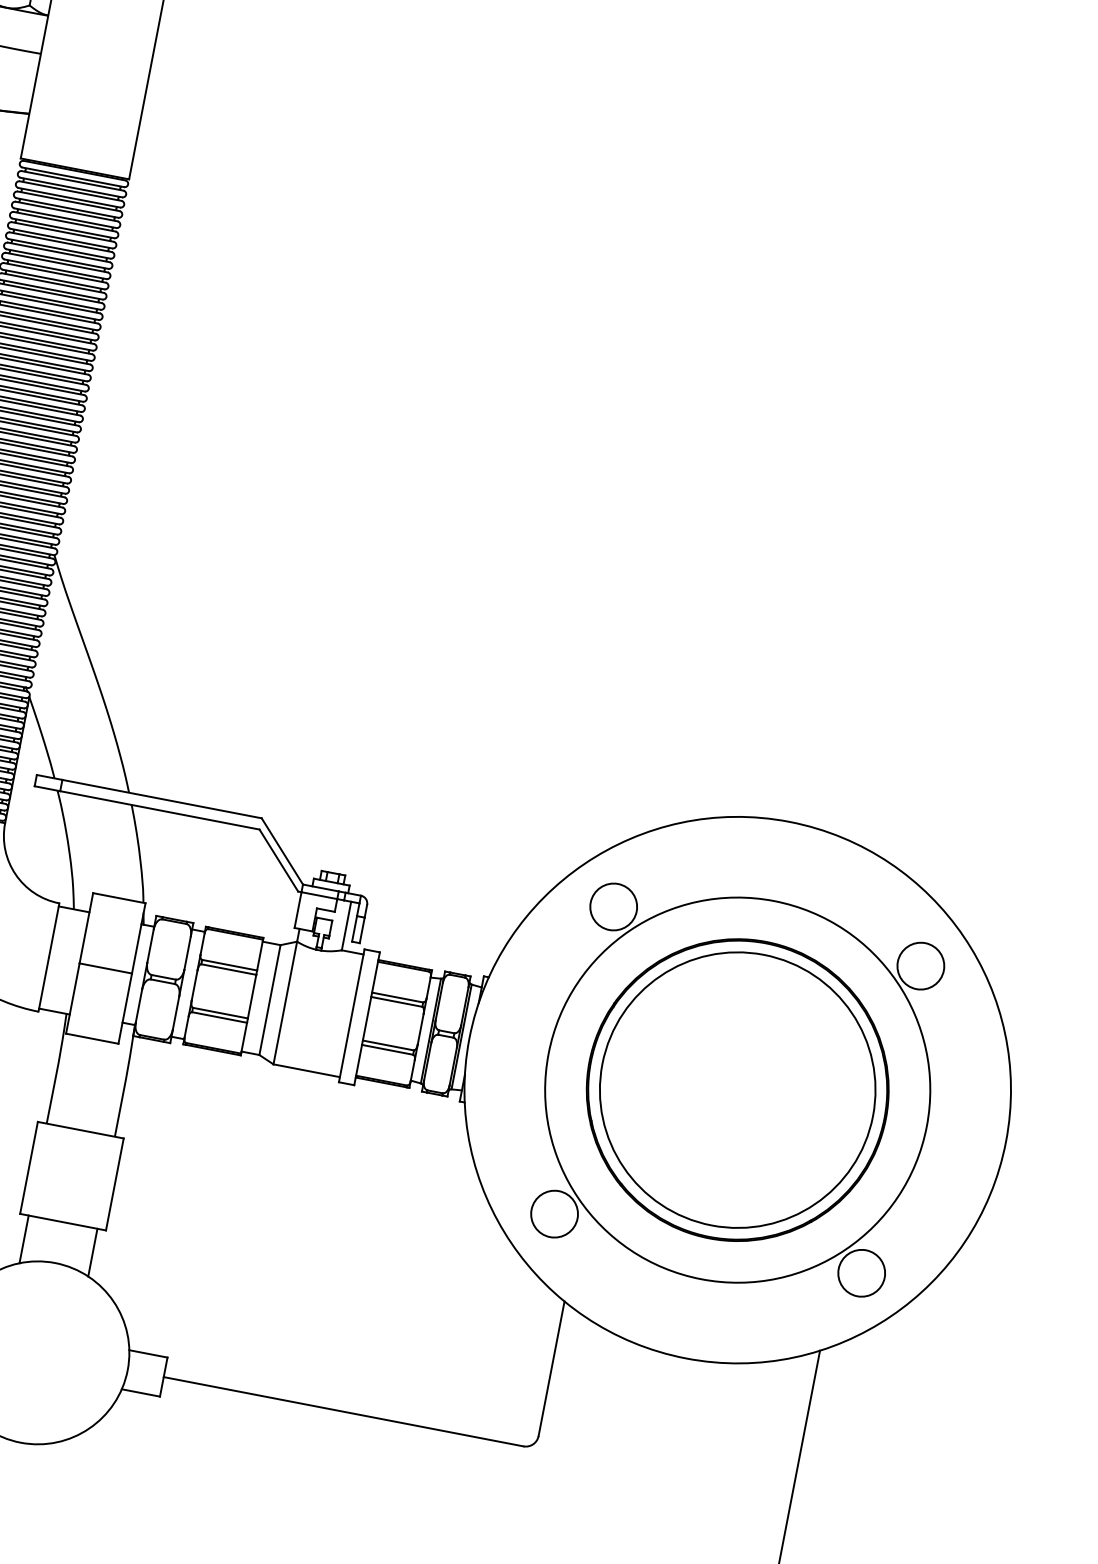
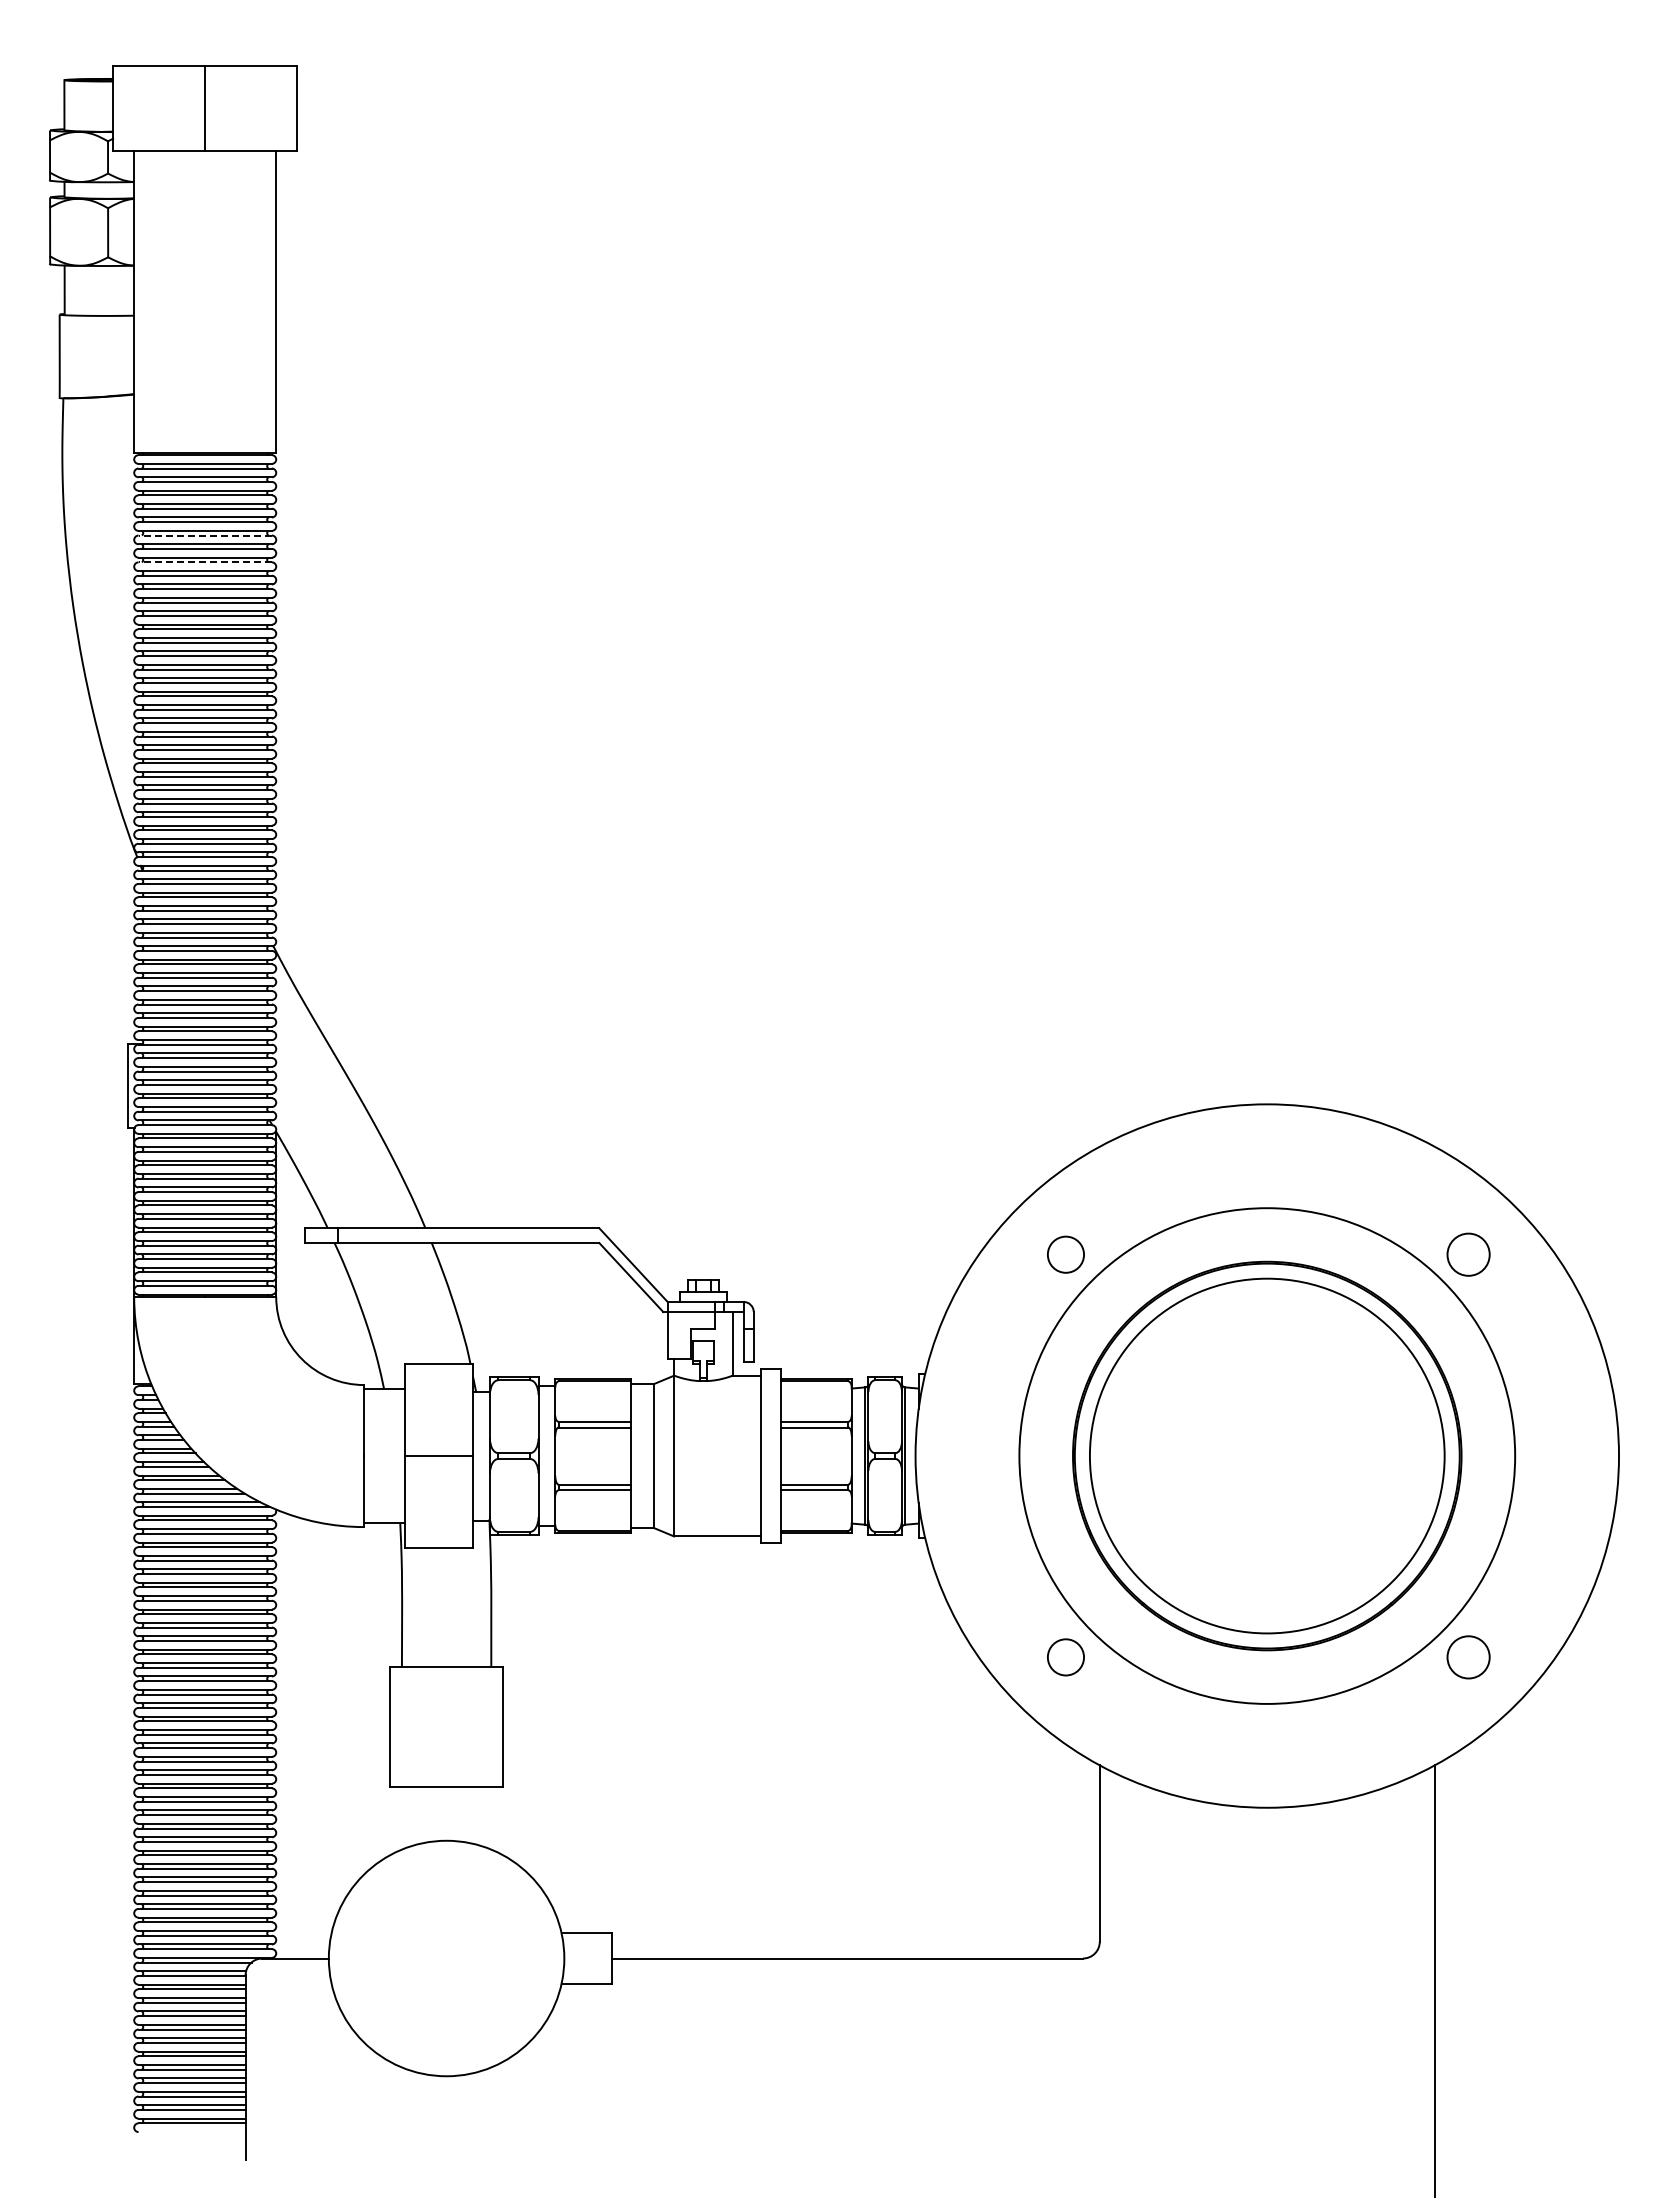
line: (63, 231) -> (205, 535), solid -> dashed
line: (59, 252) -> (205, 562), solid -> dashed
circle: (613, 906) -> (1065, 1254), size x0.6
circle: (920, 965) -> (1468, 1254), size x0.7
circle: (554, 1214) -> (1065, 1657), size x0.6
line: (24, 1239) -> (401, 1818), removed
line: (92, 1252) -> (491, 1818), removed
circle: (861, 1273) -> (1468, 1657), size x0.7

